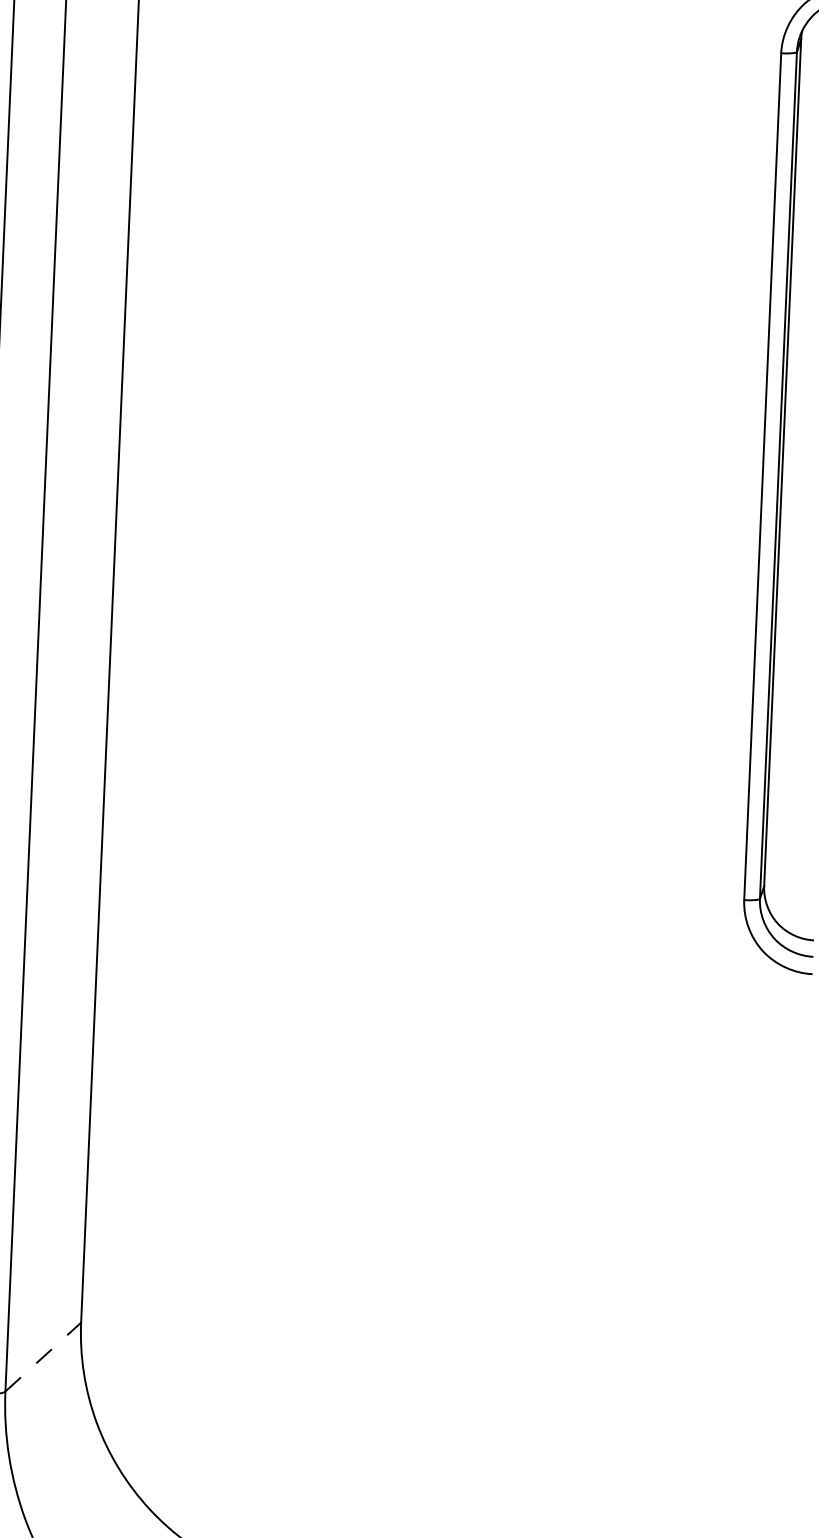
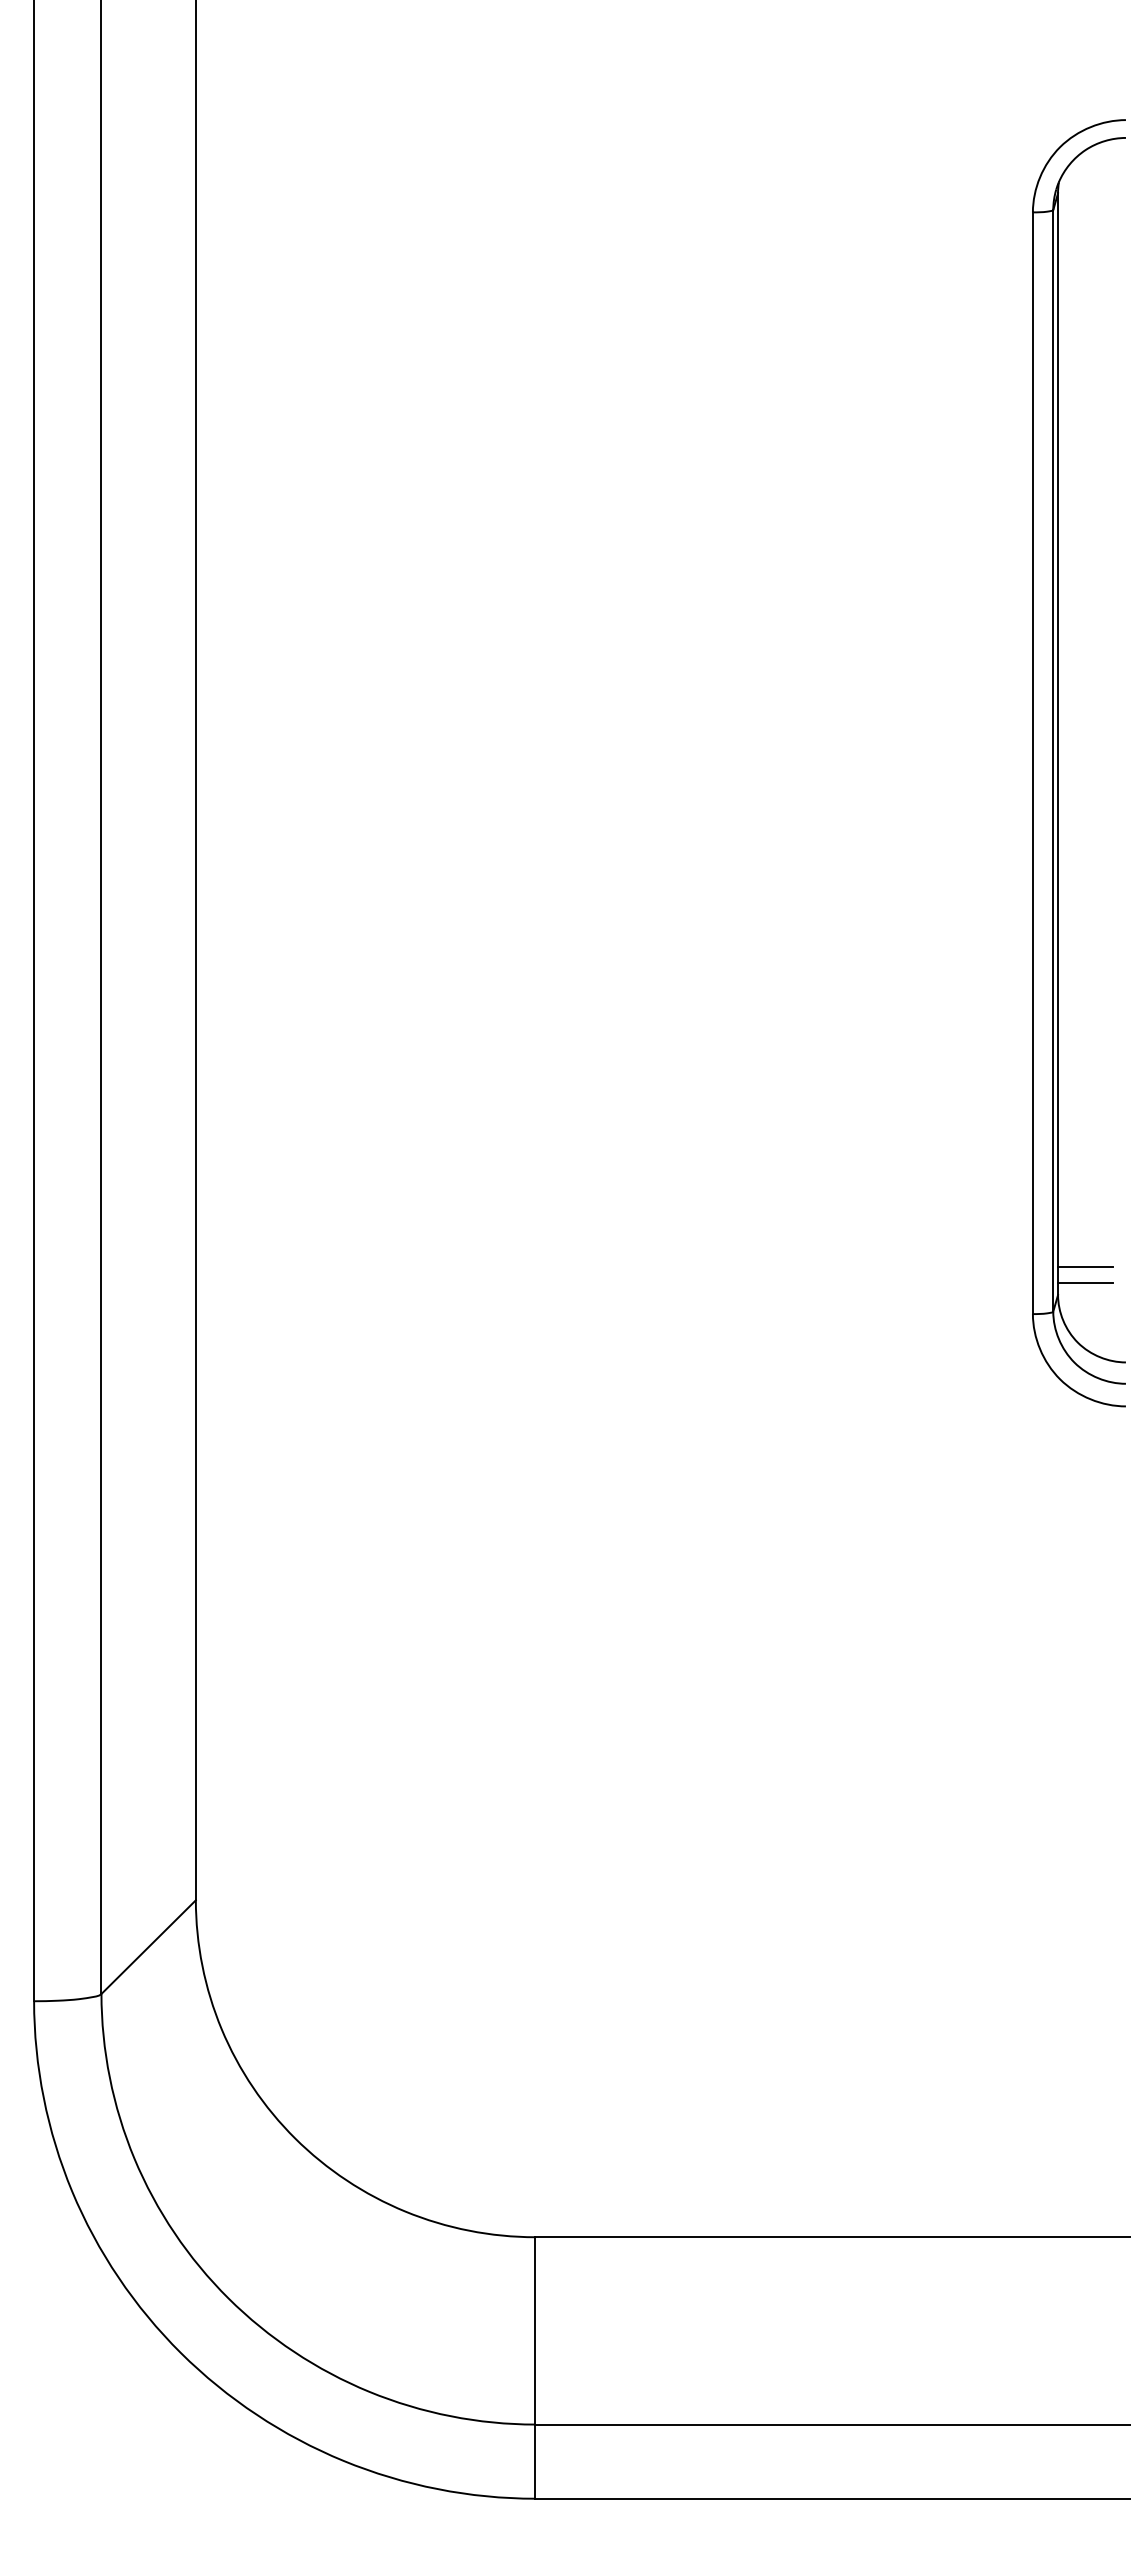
line: (786, 865) -> (1085, 1266), added
line: (785, 878) -> (1085, 1283), added
line: (43, 1356) -> (149, 1946), dashed -> solid

